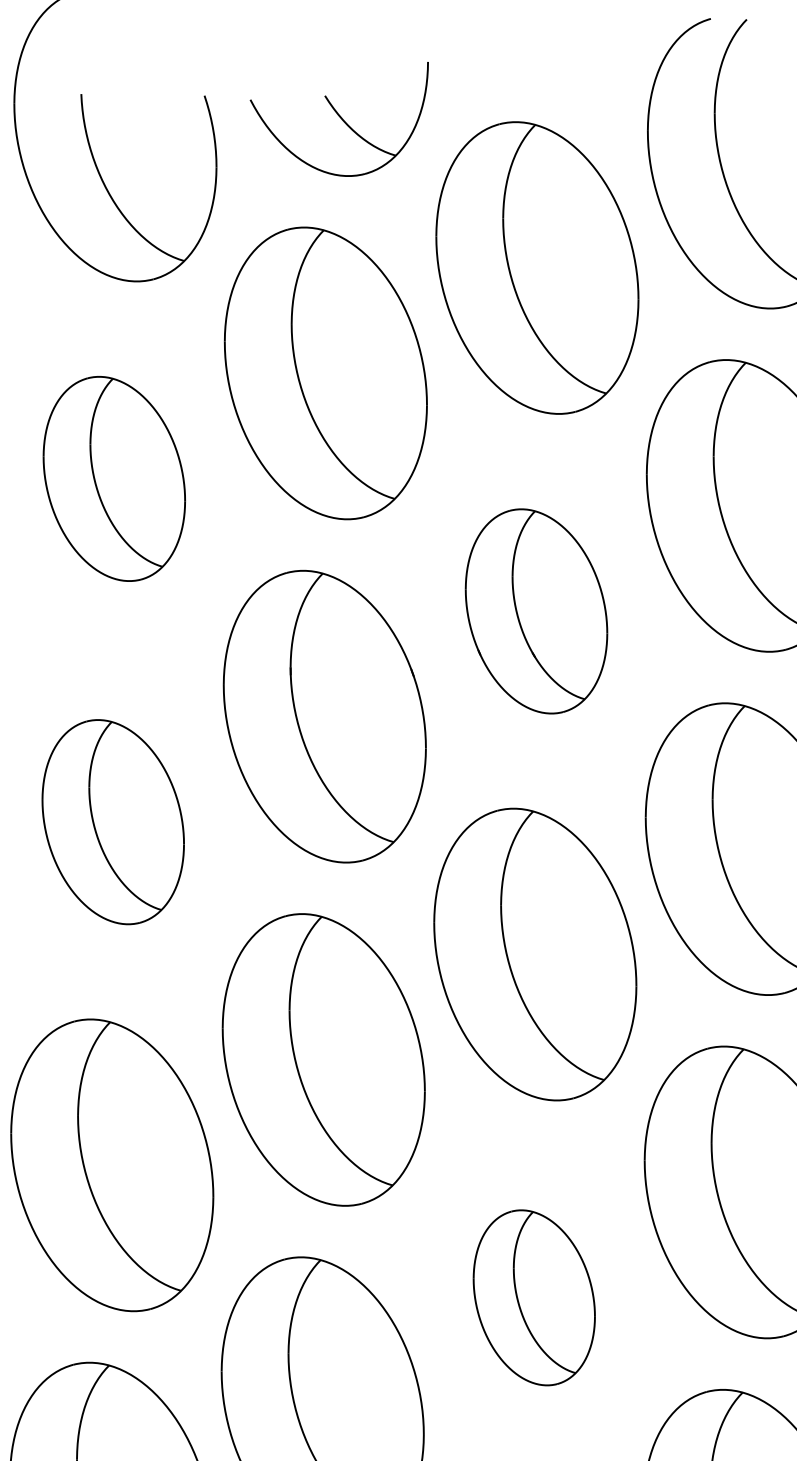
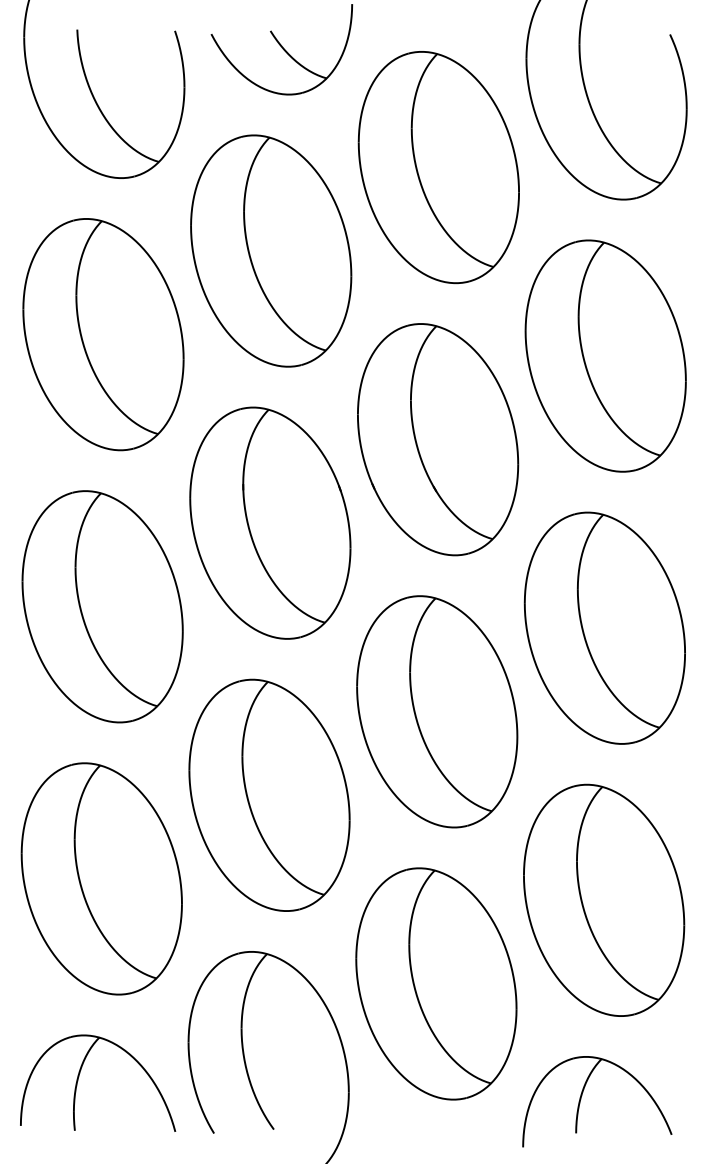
part: (114, 478) -> (103, 334), size x1.43
part: (536, 611) -> (438, 439), size x1.43
part: (113, 821) -> (102, 606), size x1.43
part: (534, 1297) -> (436, 983), size x1.67

